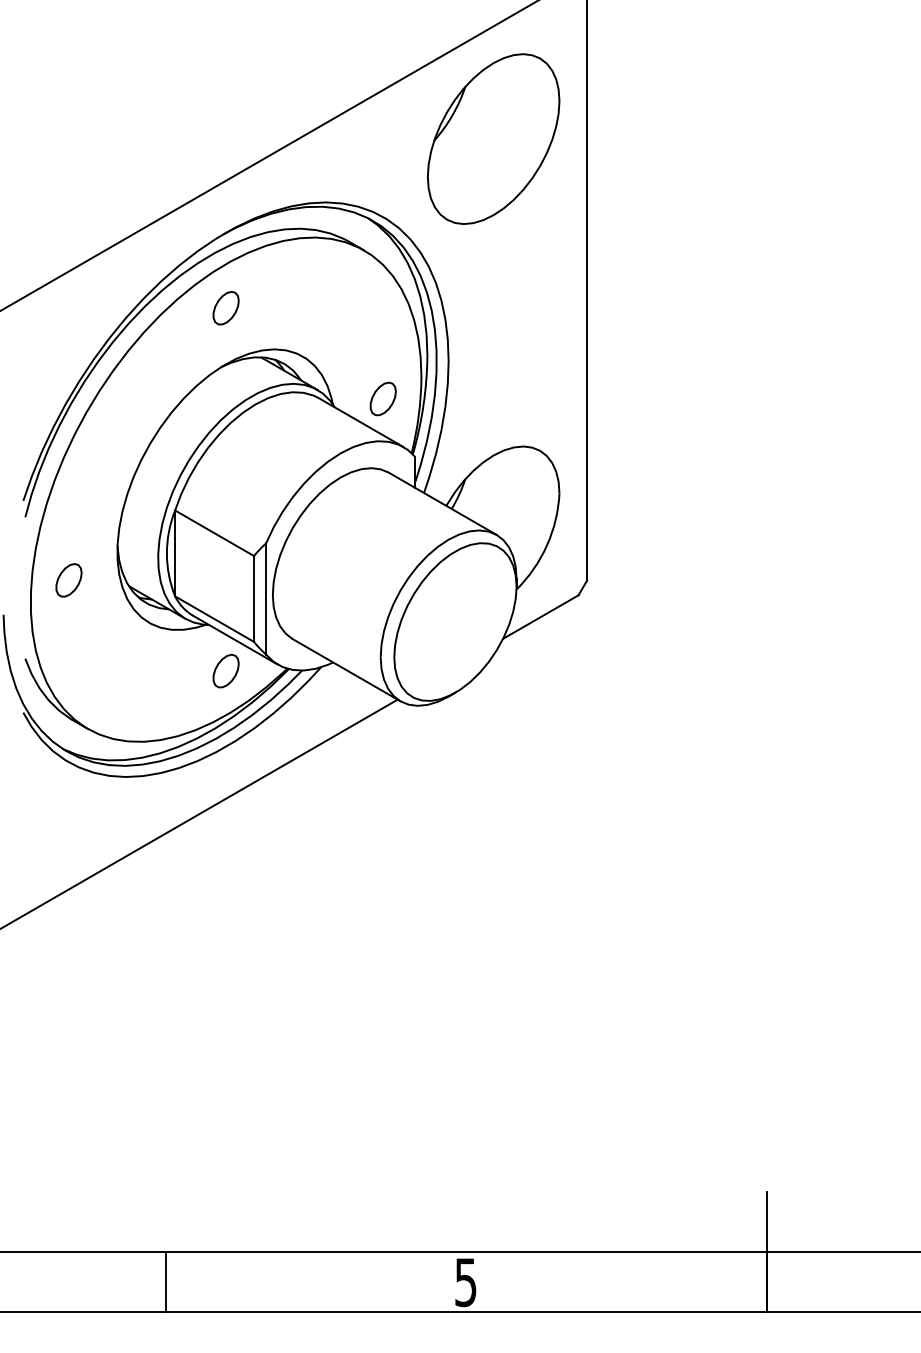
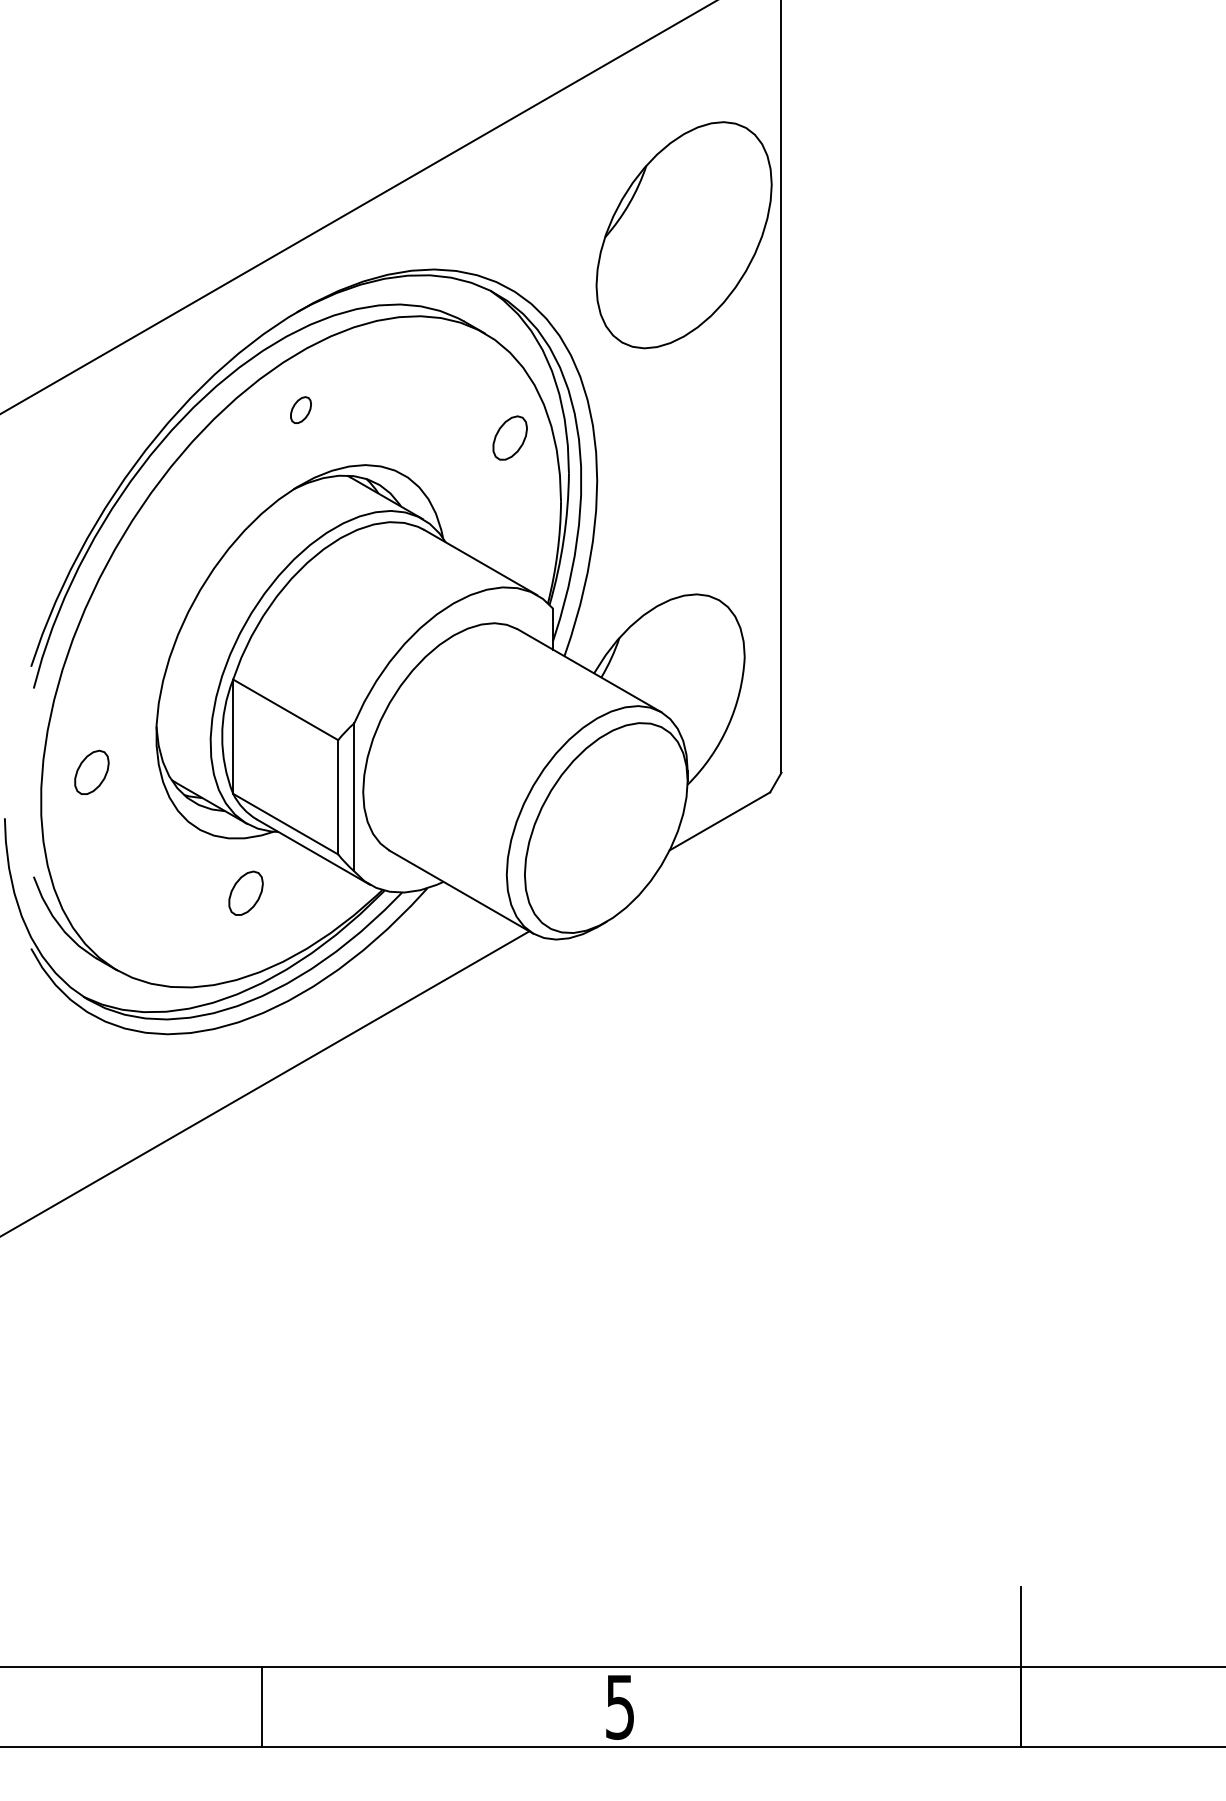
part: (493, 139) -> (683, 235), moved
part: (225, 307) -> (300, 409), size x0.6
part: (382, 398) -> (509, 437), moved
part: (225, 670) -> (245, 892), moved
line: (166, 1282) -> (262, 1706), moved

